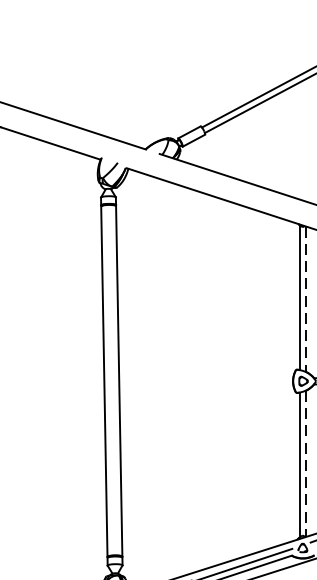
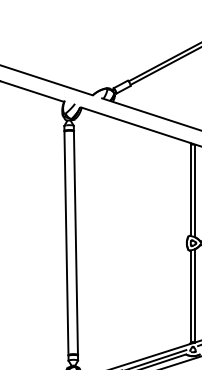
line: (306, 300) -> (195, 191), dashed -> solid
line: (306, 463) -> (195, 295), dashed -> solid

